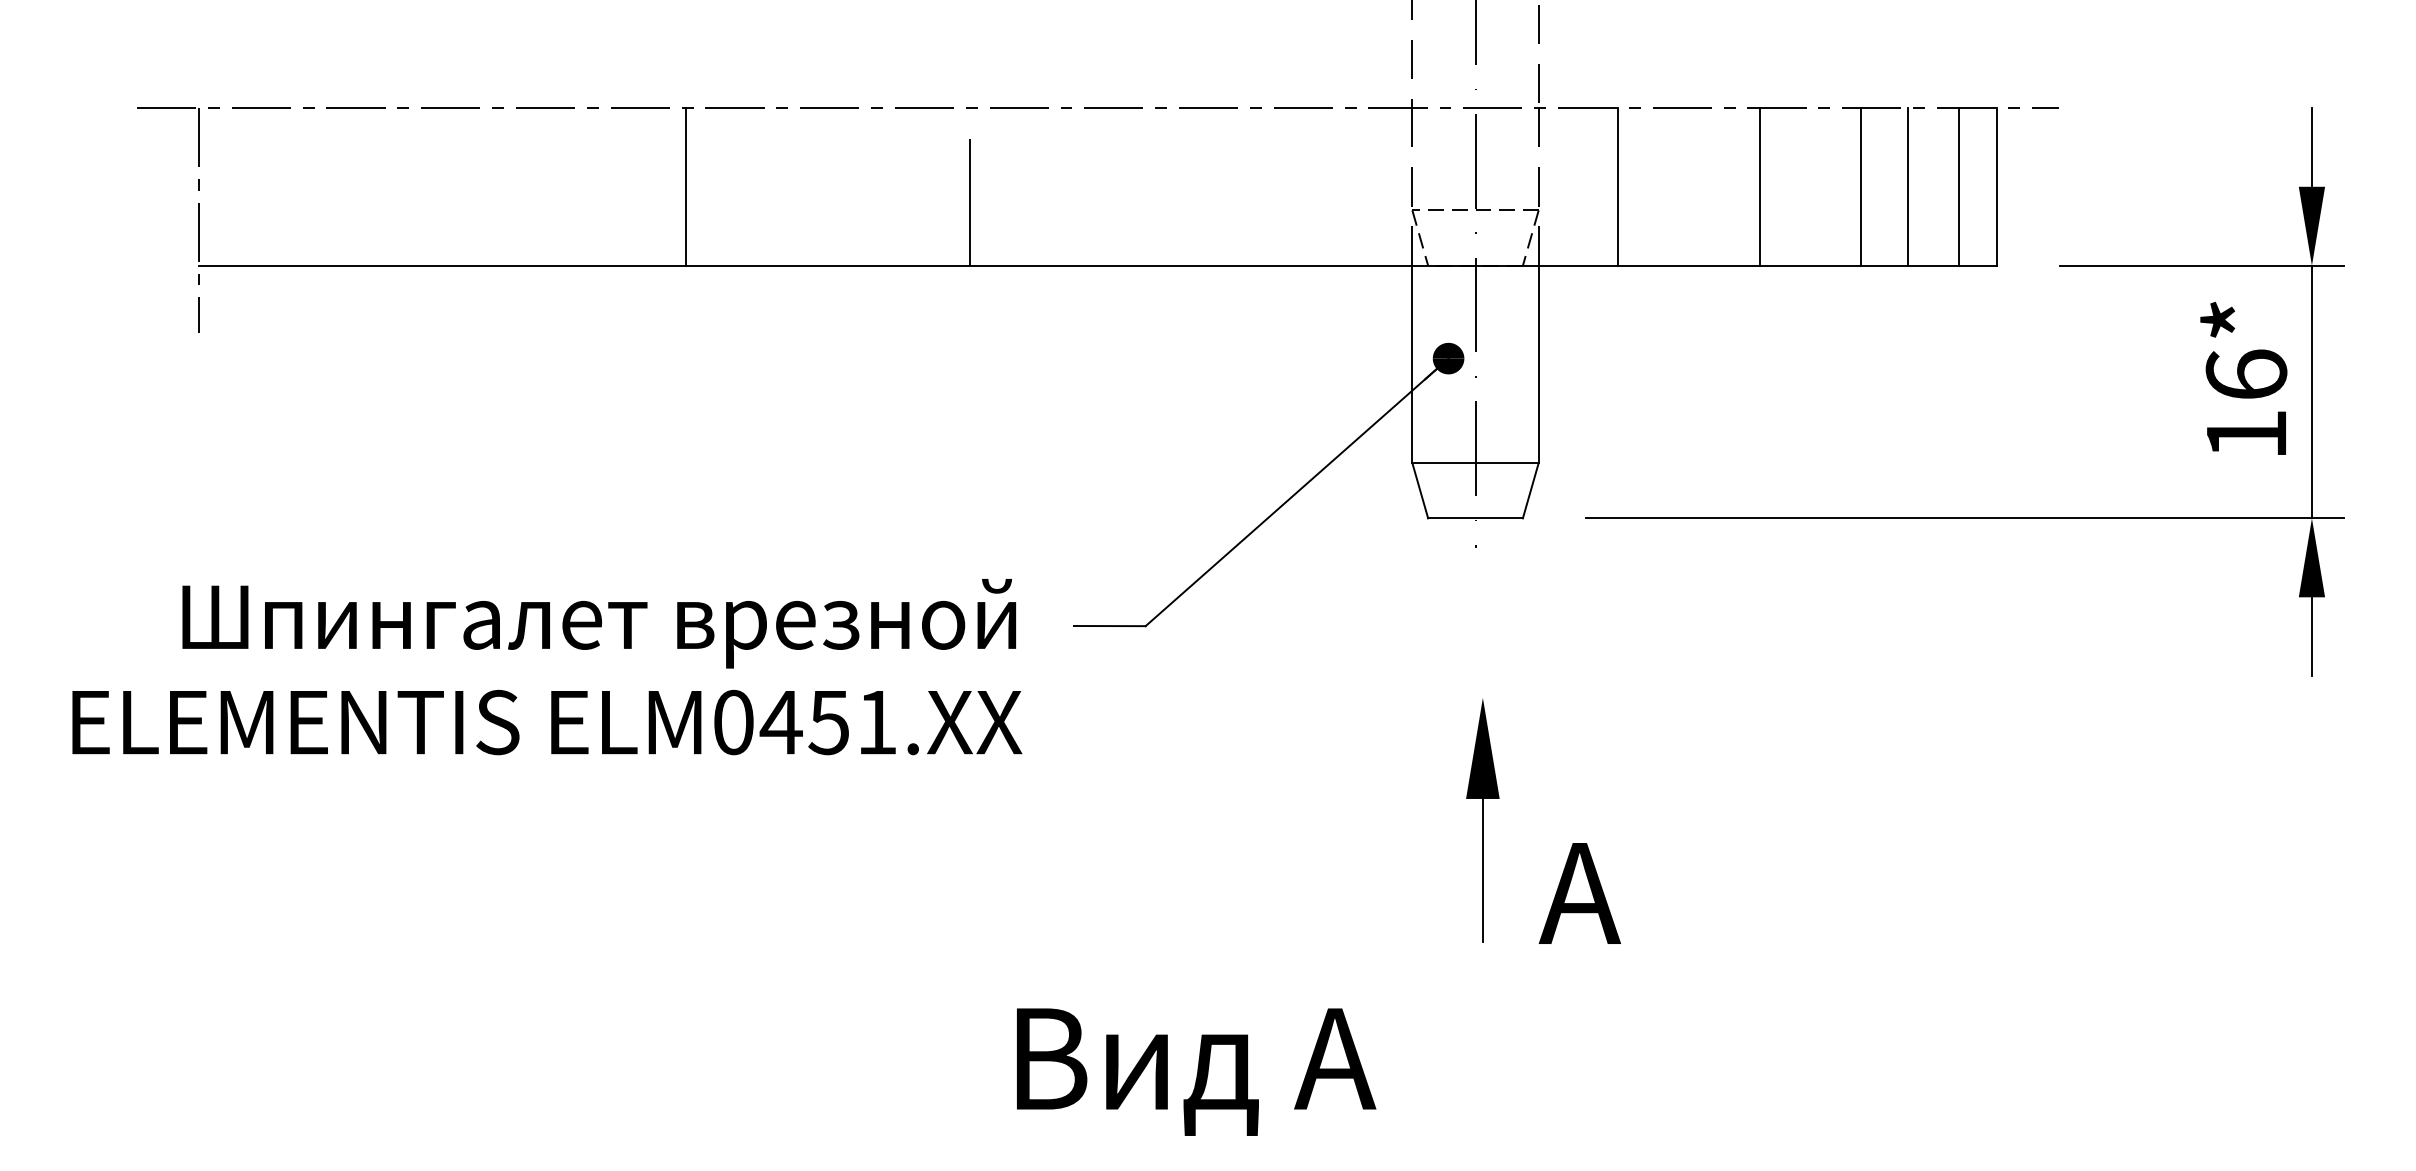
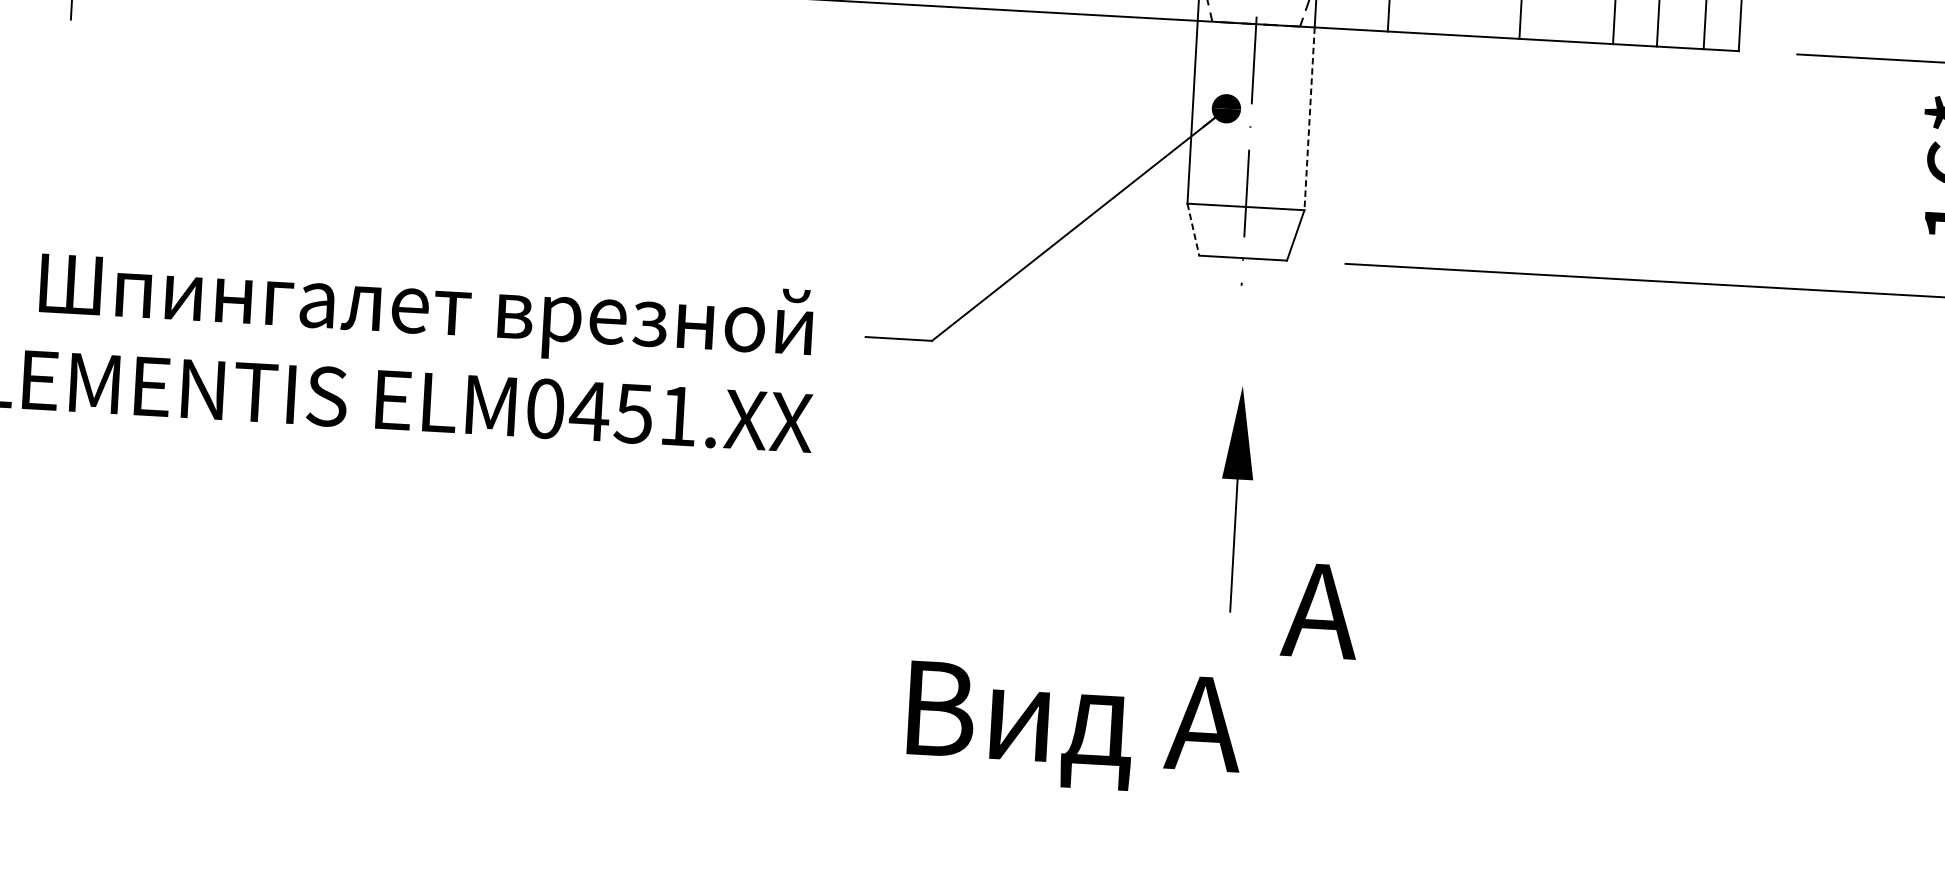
line: (1538, 364) -> (1309, 118), solid -> dashed
line: (1420, 490) -> (1193, 229), solid -> dashed
part: (1482, 820) -> (1236, 499), moved
text: (1196, 1071) -> (1074, 728), moved

